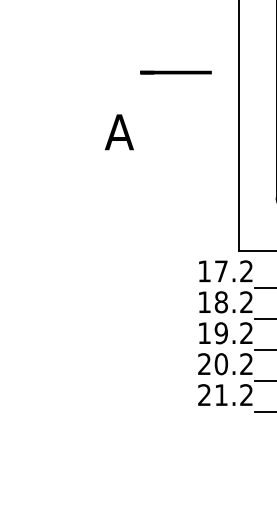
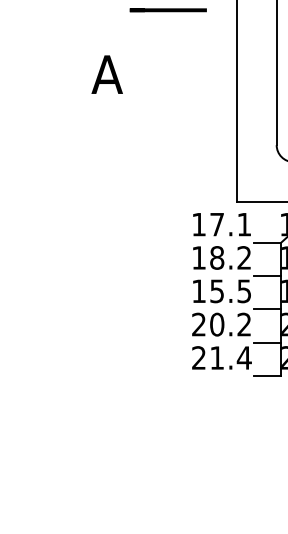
text: (246, 270) -> (244, 223), 17.2 -> 17.1
text: (233, 333) -> (230, 291), 19.2 -> 15.5
text: (246, 394) -> (244, 357), 21.2 -> 21.4

